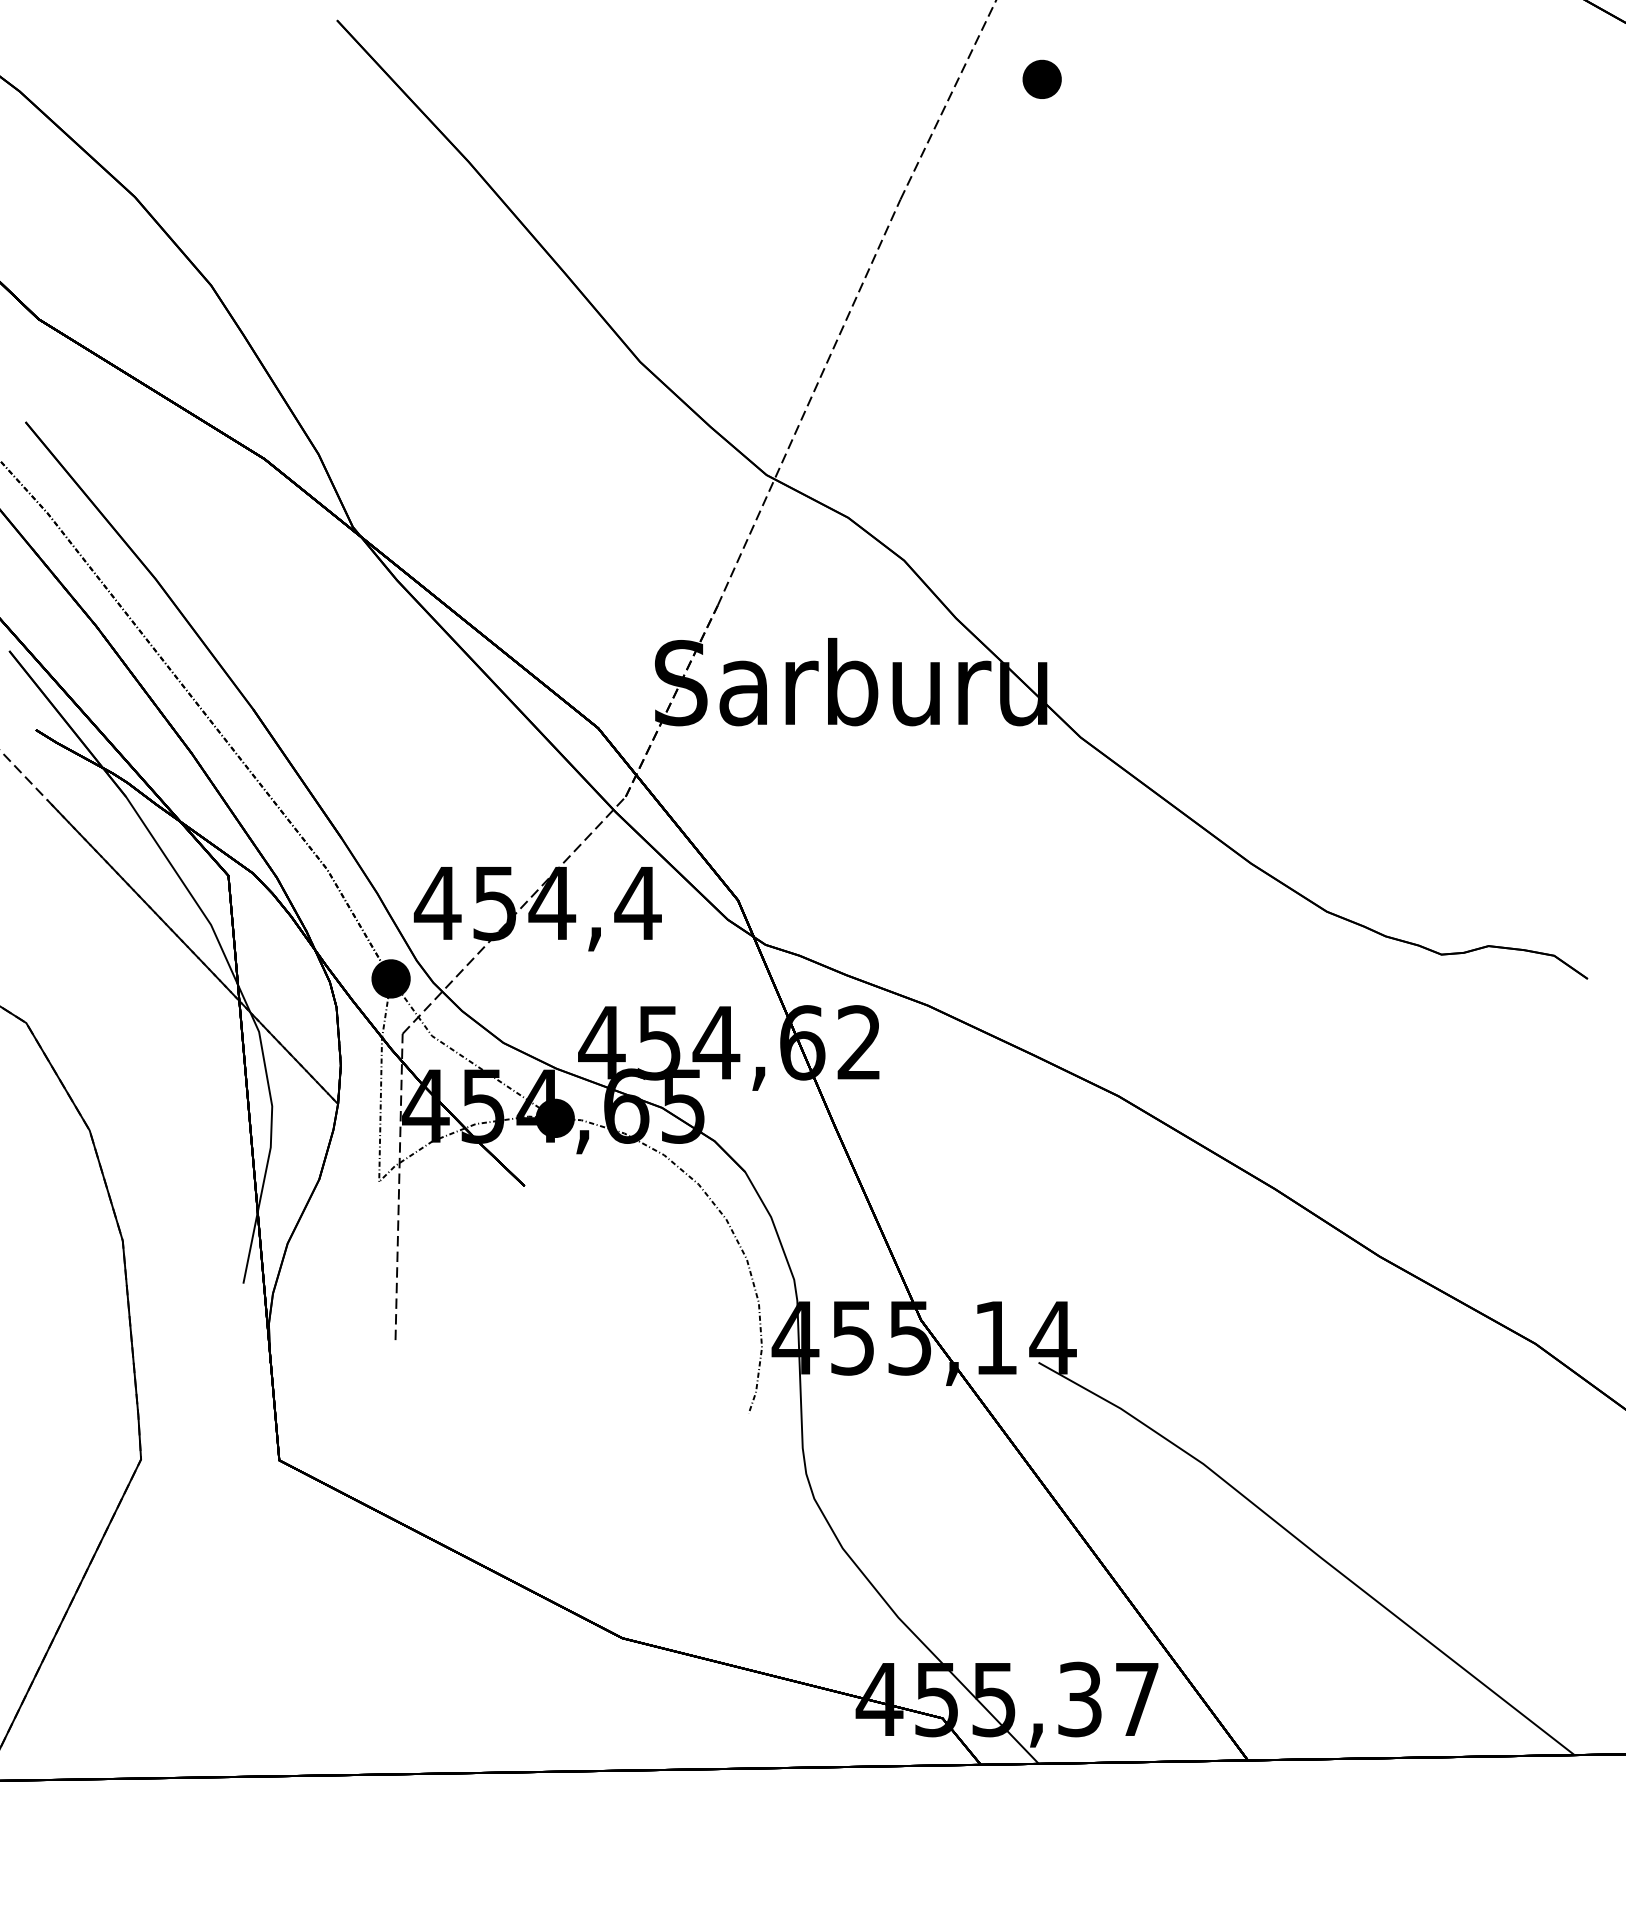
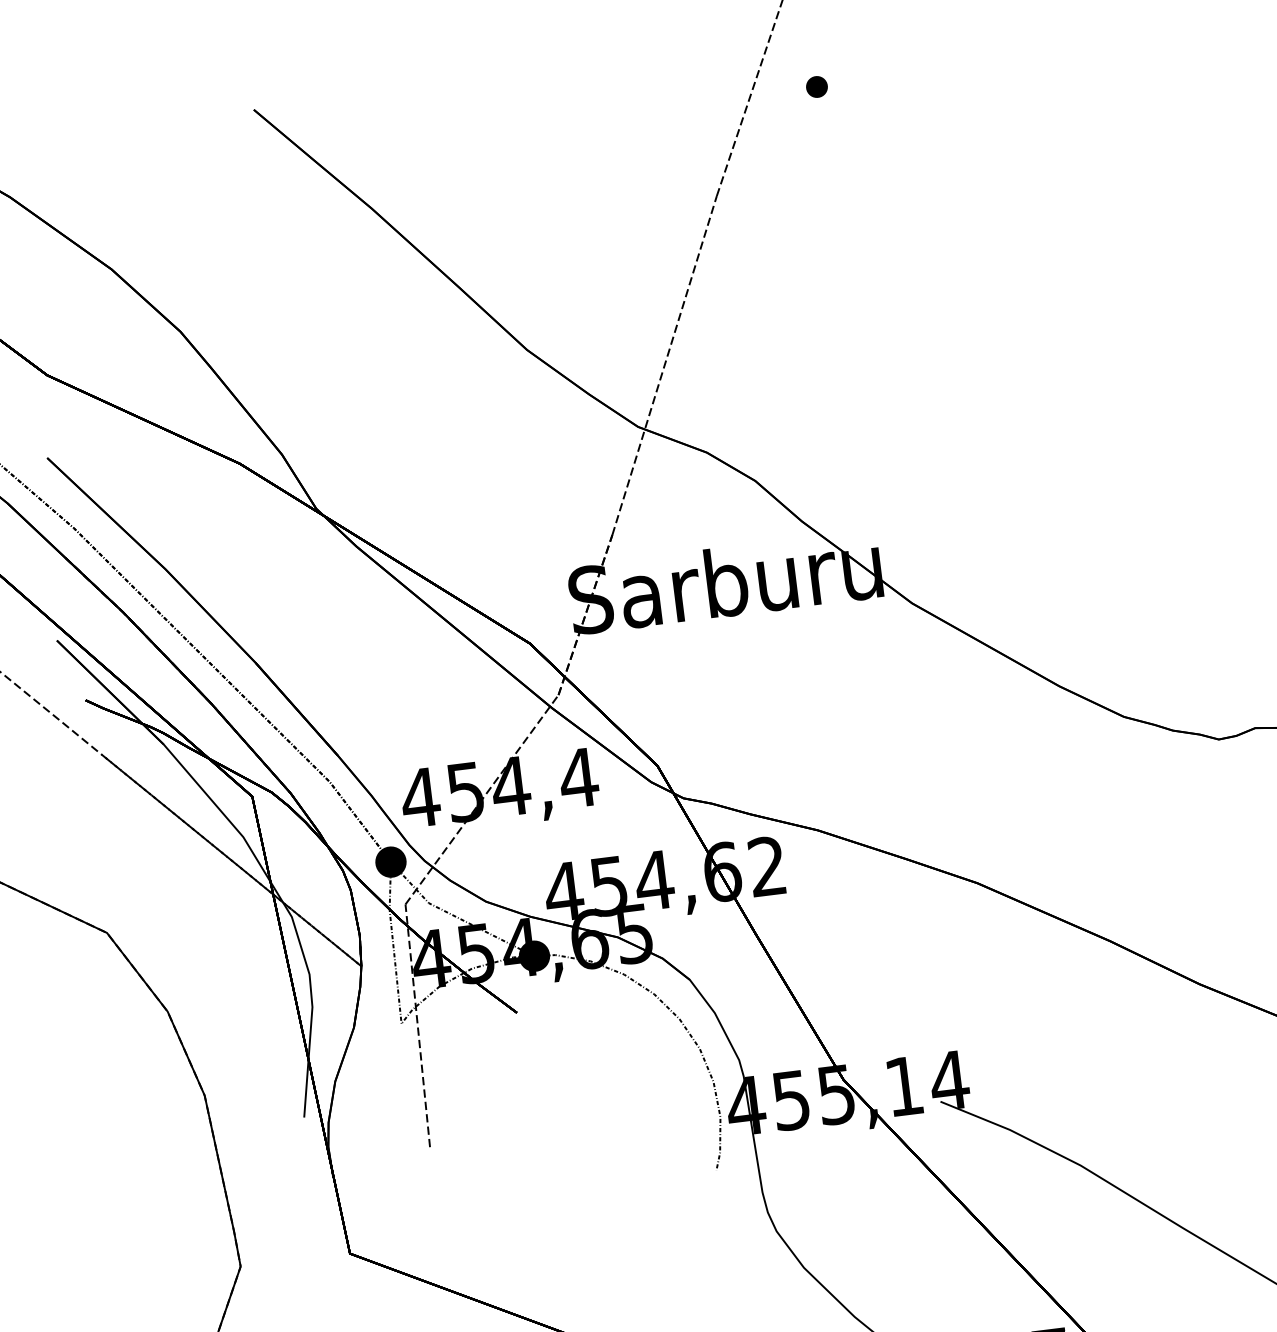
part: (1041, 78) -> (816, 86), size x0.7

